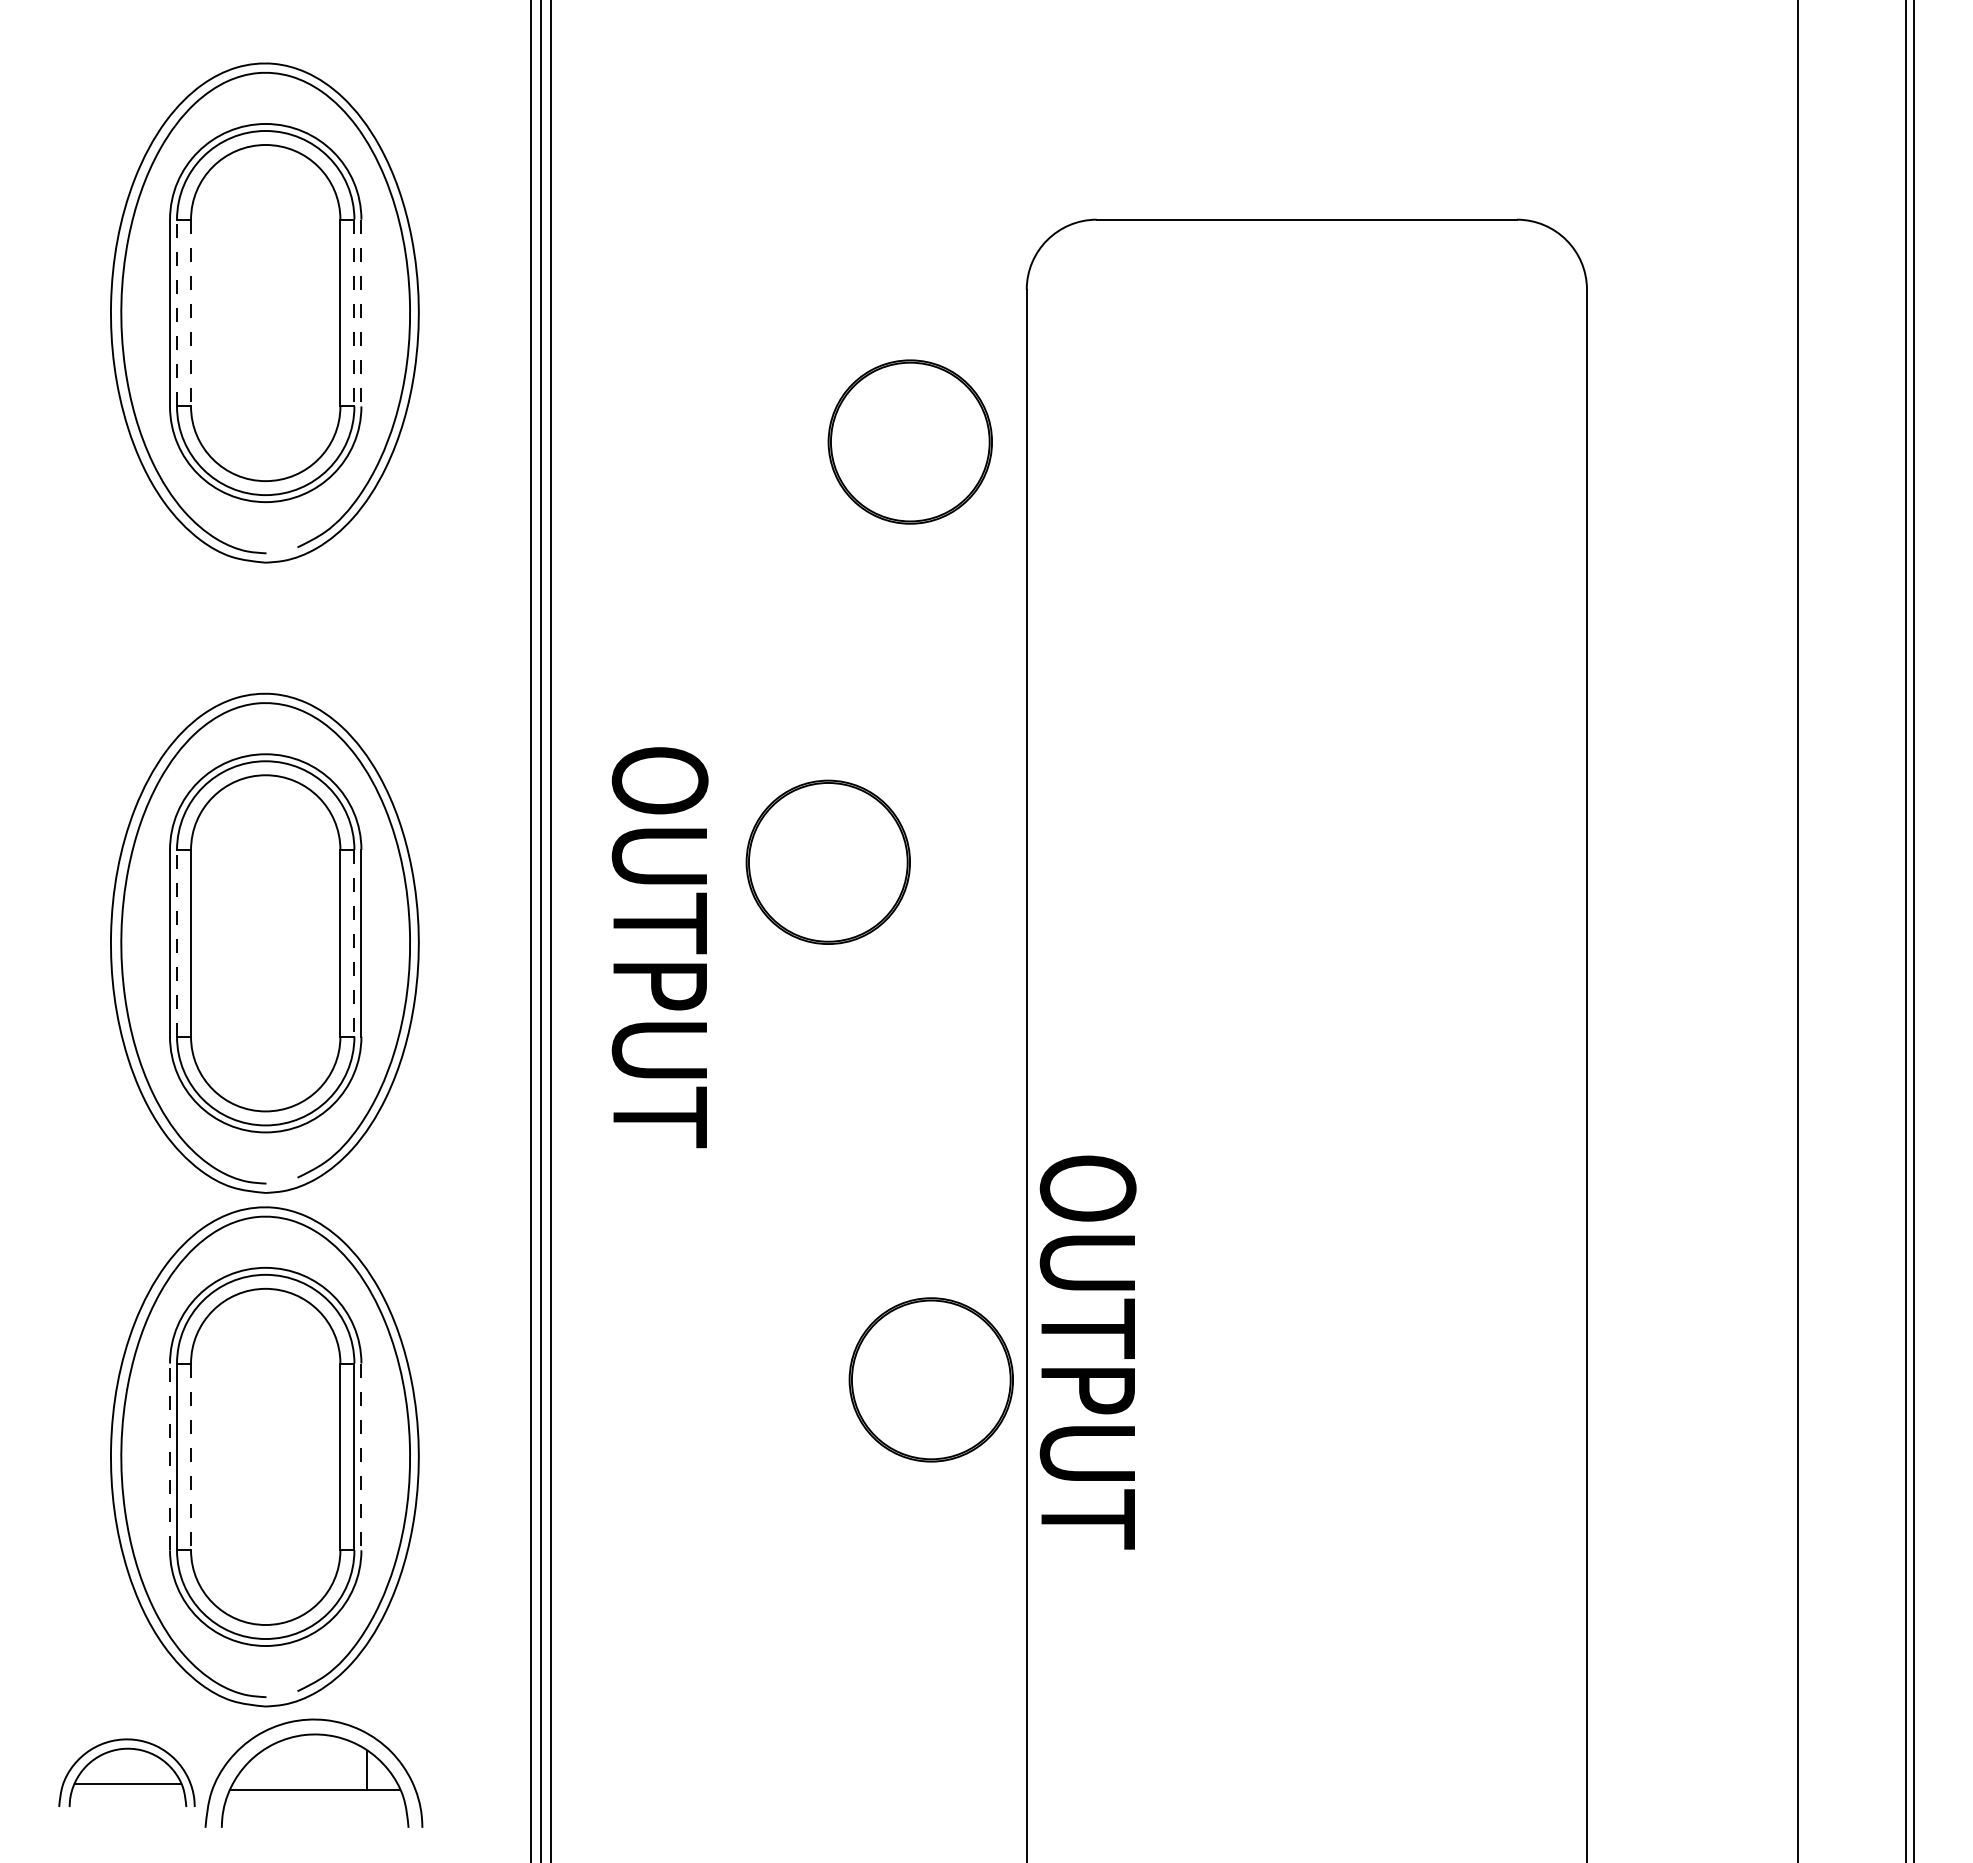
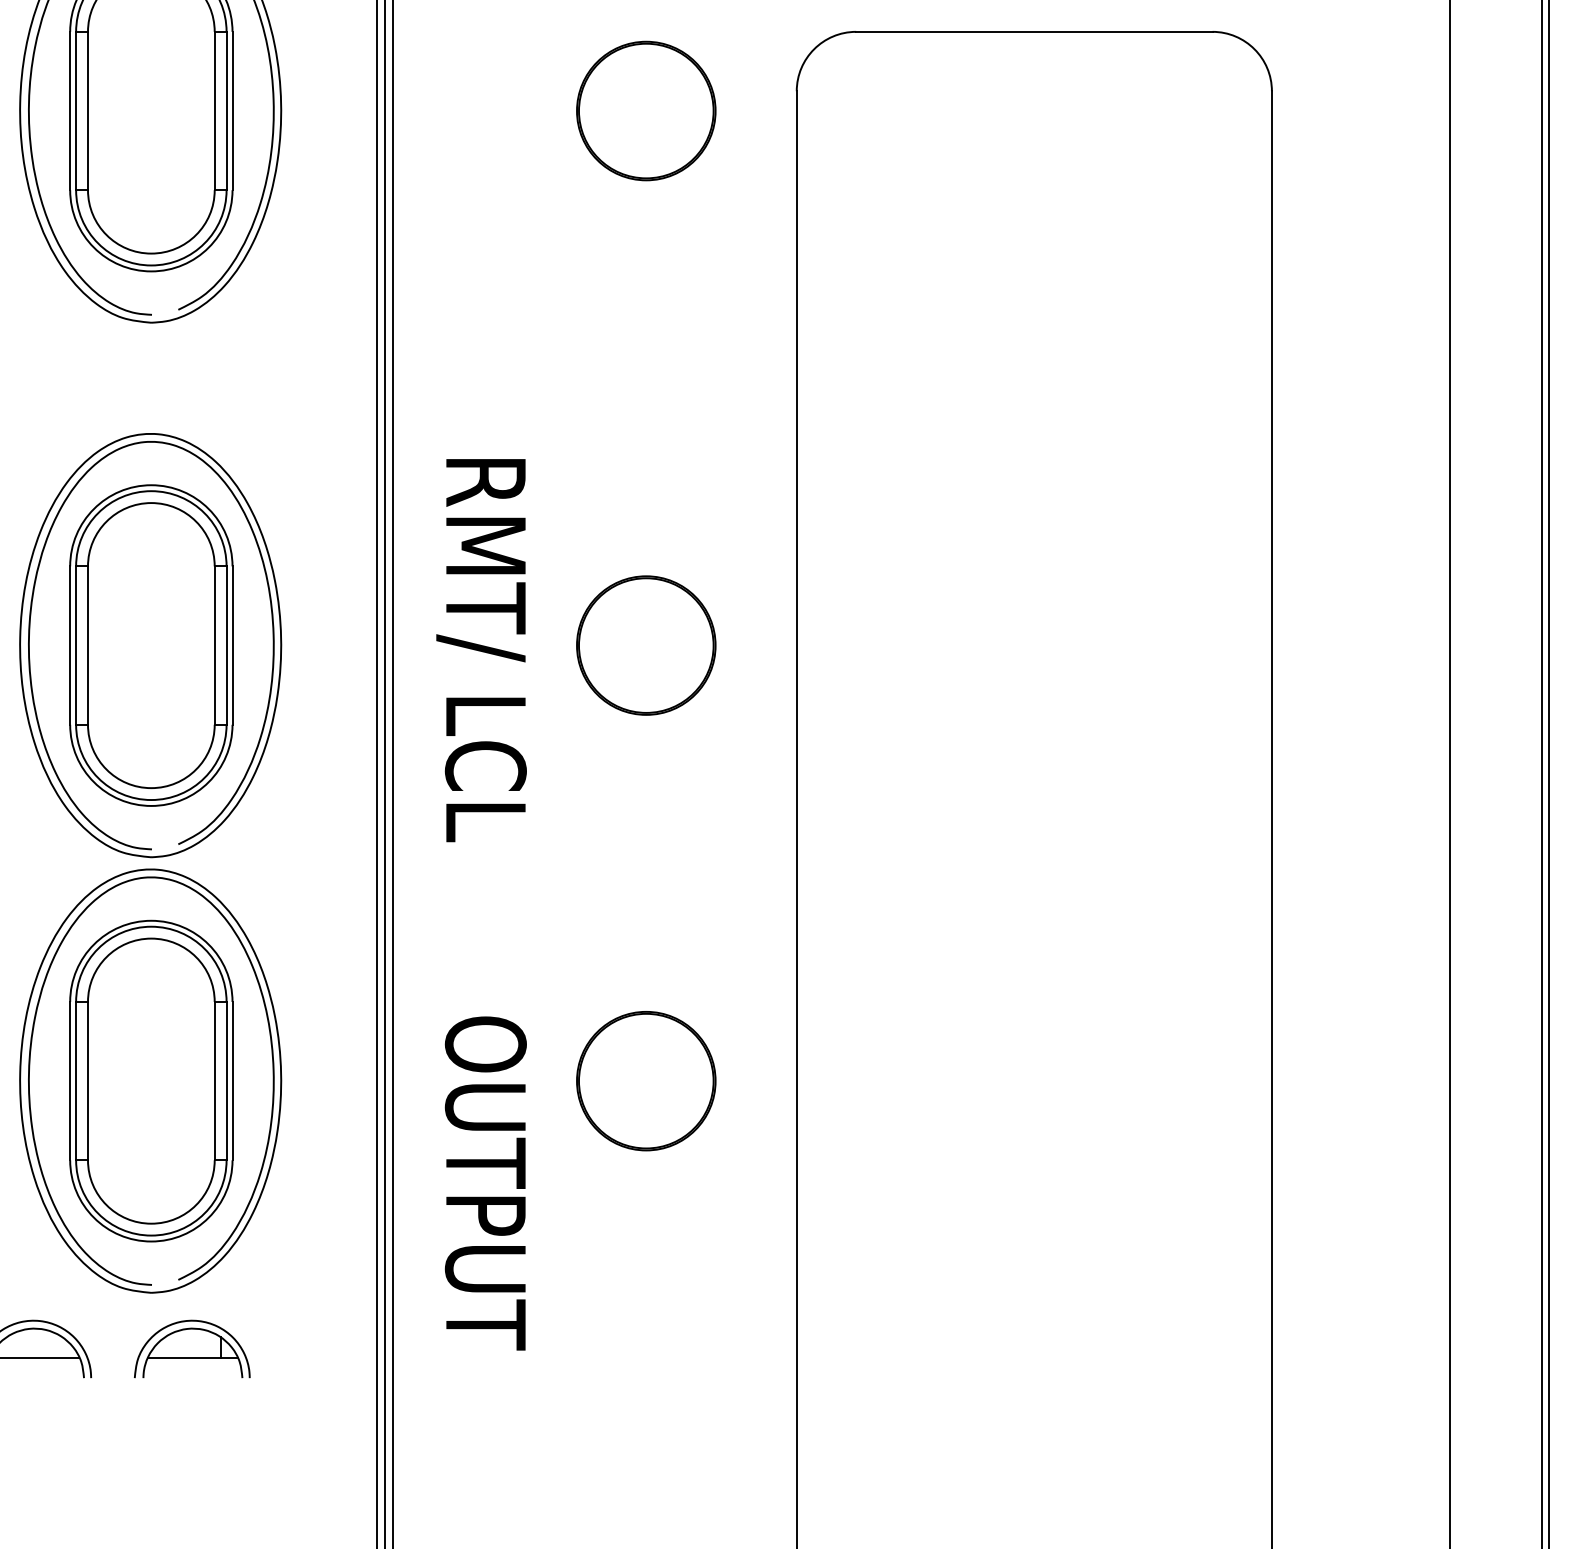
line: (177, 312) -> (76, 110), dashed -> solid
line: (191, 313) -> (88, 111), dashed -> solid
line: (354, 313) -> (226, 111), dashed -> solid
line: (361, 313) -> (232, 111), dashed -> solid
part: (909, 441) -> (645, 110), moved
part: (827, 861) -> (645, 644), moved
line: (177, 942) -> (76, 644), dashed -> solid
line: (354, 943) -> (226, 645), dashed -> solid
text: (654, 949) -> (481, 650), OUTPUT -> RMT/ LCL
text: (1087, 1352) -> (485, 1183), moved
part: (930, 1379) -> (645, 1080), moved
line: (170, 1456) -> (70, 1080), dashed -> solid
line: (191, 1457) -> (88, 1081), dashed -> solid
line: (361, 1457) -> (232, 1081), dashed -> solid
part: (313, 1772) -> (191, 1348), size x0.62

